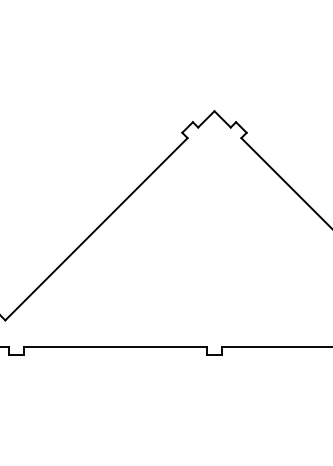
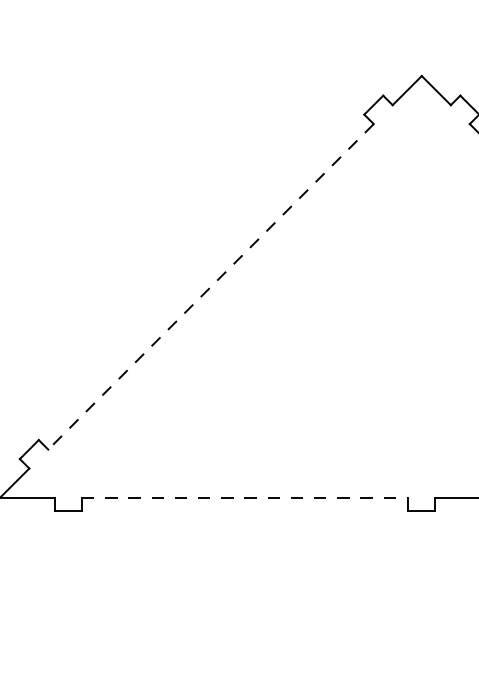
line: (96, 229) -> (211, 287), solid -> dashed
line: (116, 347) -> (246, 498), solid -> dashed

